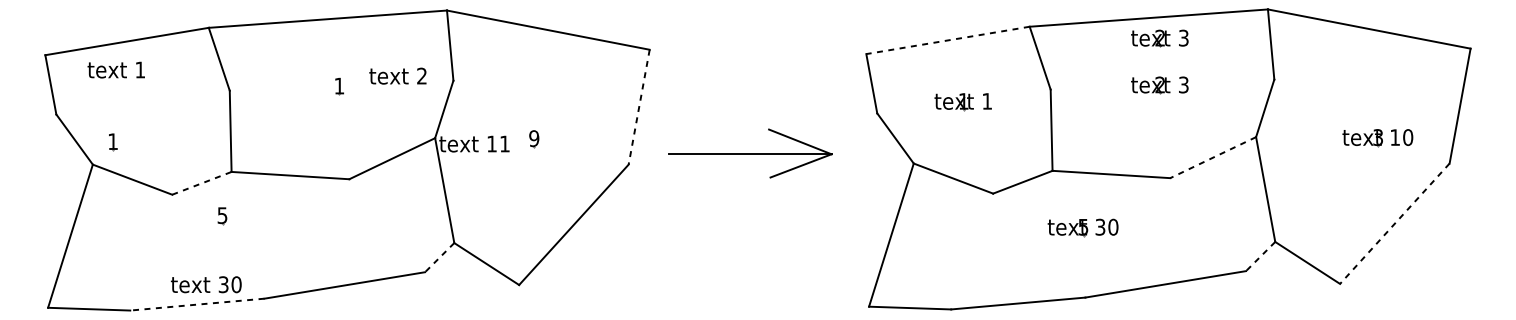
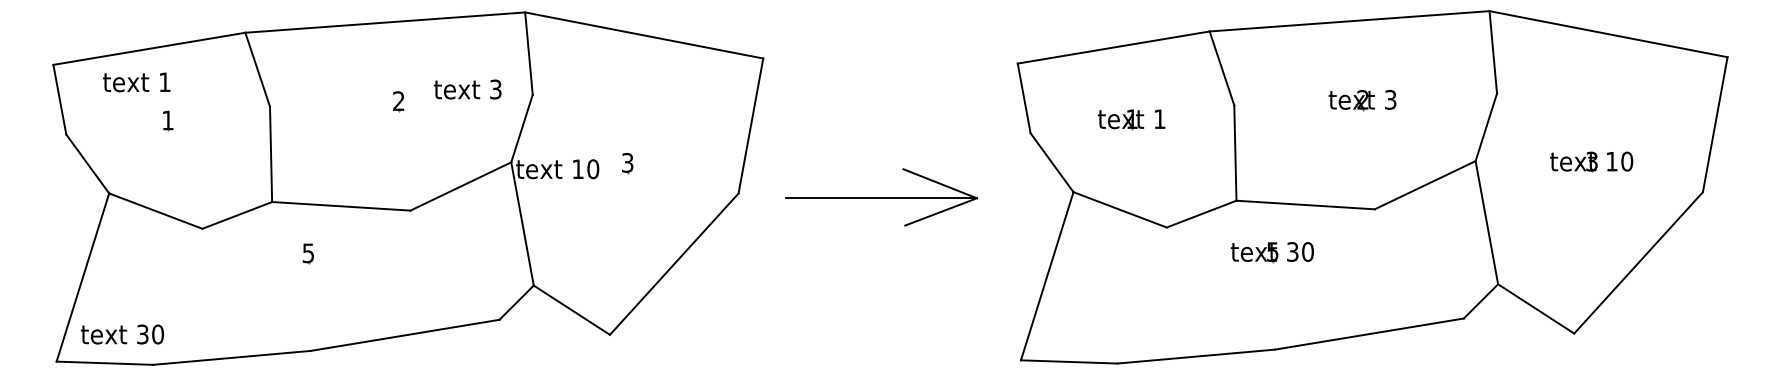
part: (1159, 38) -> (1362, 45), removed
line: (947, 40) -> (1113, 47), dashed -> solid
text: (421, 76) -> (495, 89), 2 -> 3
text: (339, 85) -> (398, 100), 1 -> 2
line: (638, 106) -> (750, 125), dashed -> solid
part: (1377, 137) -> (1591, 161), moved
text: (534, 138) -> (627, 162), 9 -> 3
part: (113, 141) -> (168, 120), moved
text: (505, 144) -> (593, 169), 11 -> 10
part: (750, 153) -> (881, 197), moved
line: (1213, 157) -> (1425, 185), dashed -> solid
line: (202, 183) -> (237, 215), dashed -> solid
part: (221, 215) -> (307, 253), moved
line: (1394, 223) -> (1638, 262), dashed -> solid
part: (1082, 227) -> (1271, 252), moved
line: (1260, 256) -> (1480, 301), dashed -> solid
line: (439, 258) -> (516, 303), dashed -> solid
text: (205, 284) -> (121, 334), moved
line: (196, 304) -> (231, 357), dashed -> solid

